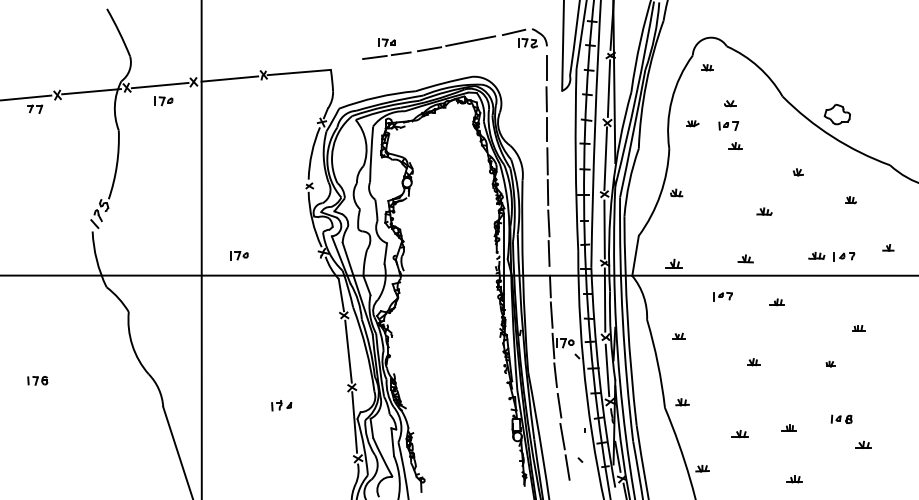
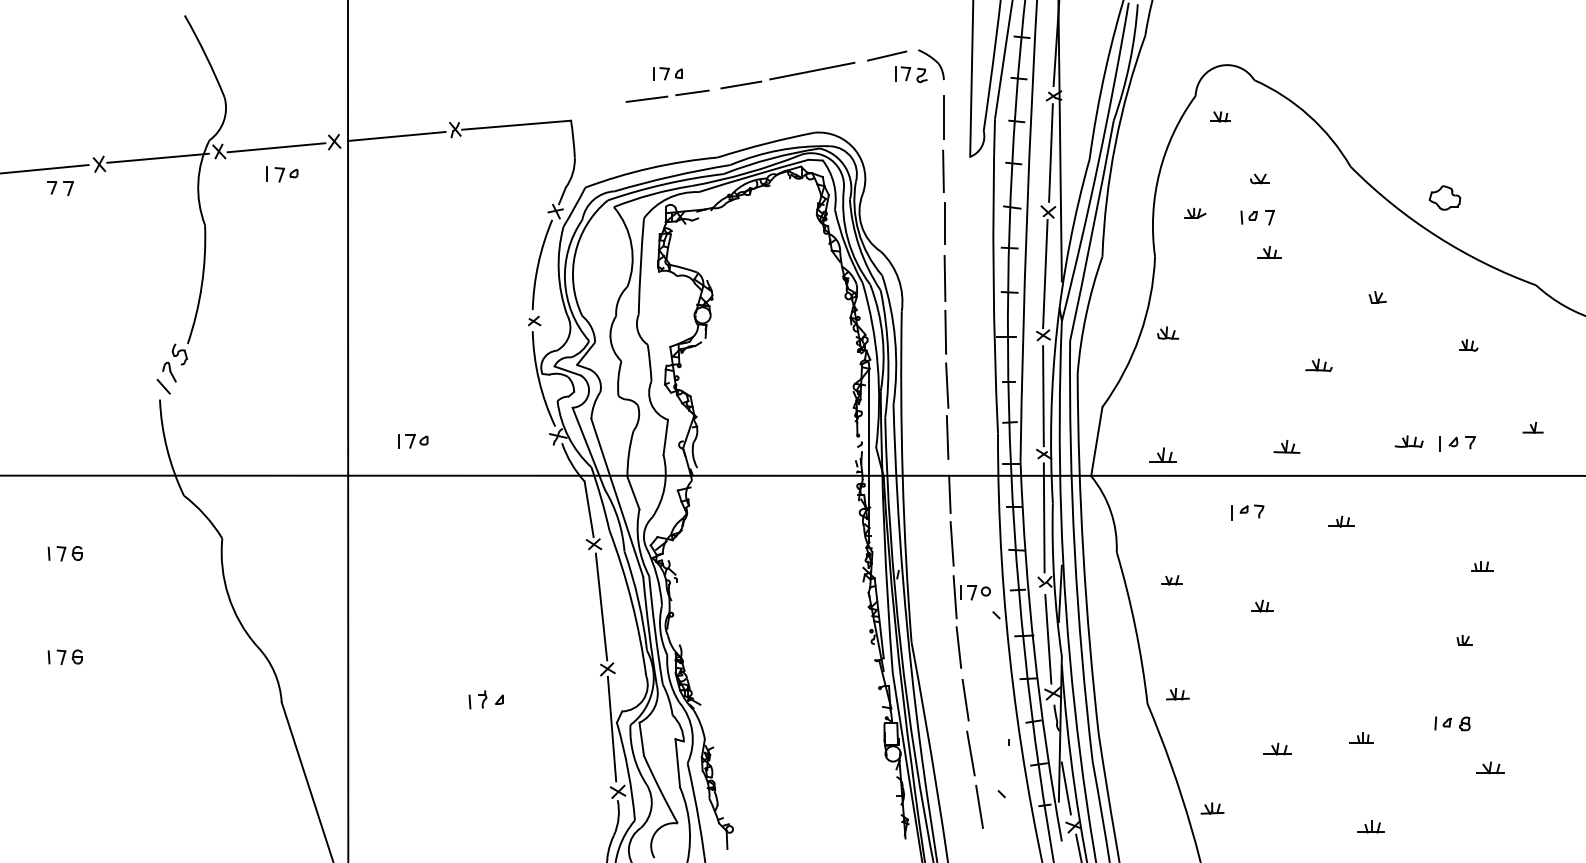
part: (836, 114) -> (1443, 197), size x0.7
part: (37, 320) -> (64, 553), added
part: (753, 362) -> (1262, 606), moved
part: (830, 363) -> (1464, 639), moved

